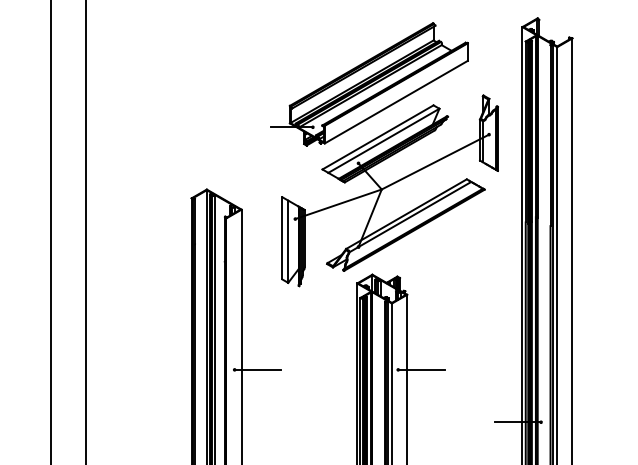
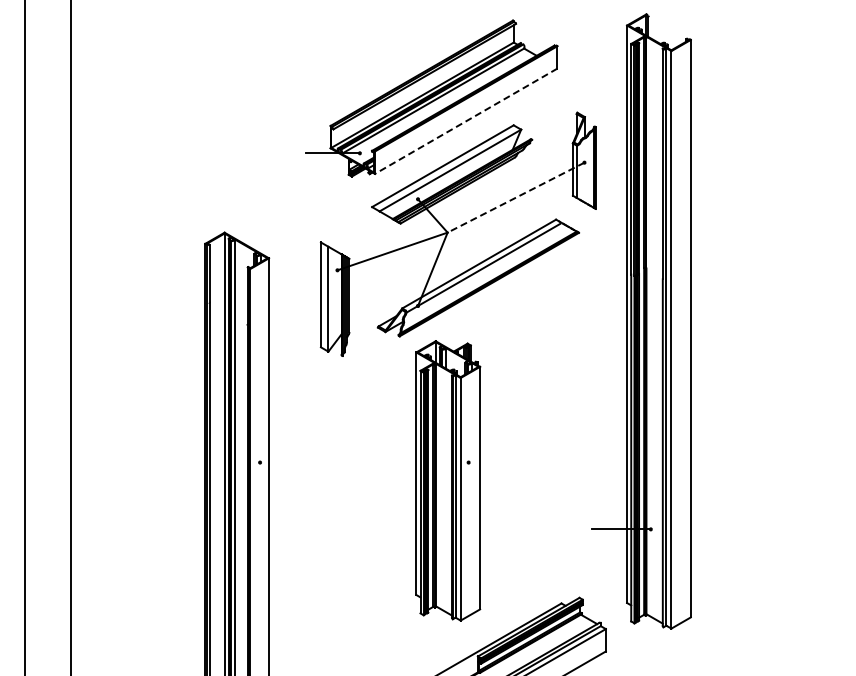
line: (395, 102) -> (465, 121), solid -> dashed
line: (435, 161) -> (516, 197), solid -> dashed
line: (257, 369) -> (289, 462), removed
line: (420, 369) -> (497, 462), removed

